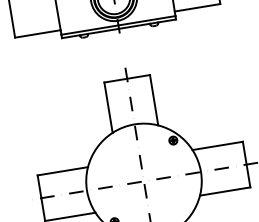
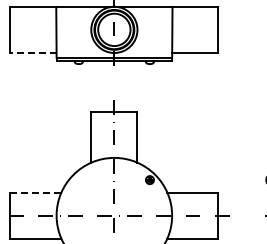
line: (37, 34) -> (33, 53), solid -> dashed
line: (62, 171) -> (35, 192), solid -> dashed

